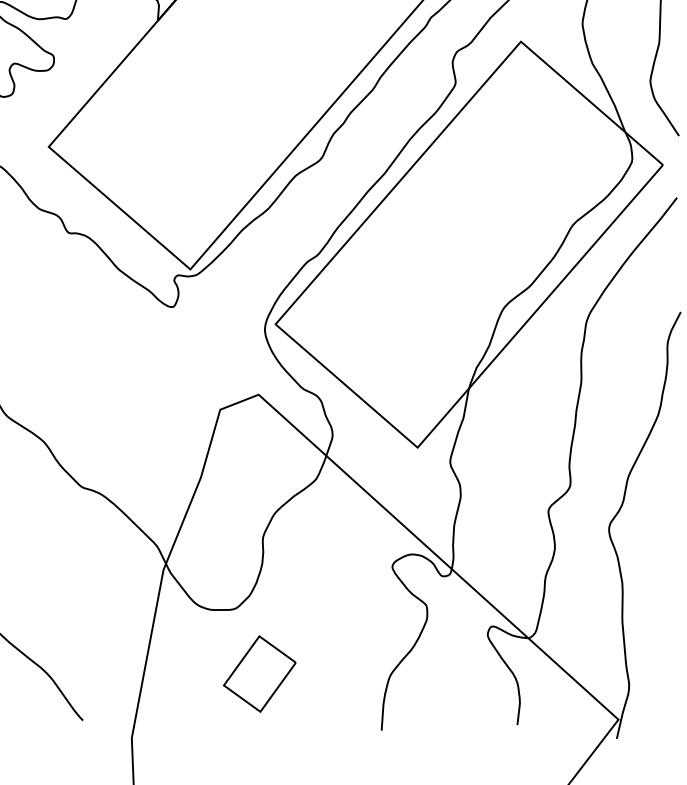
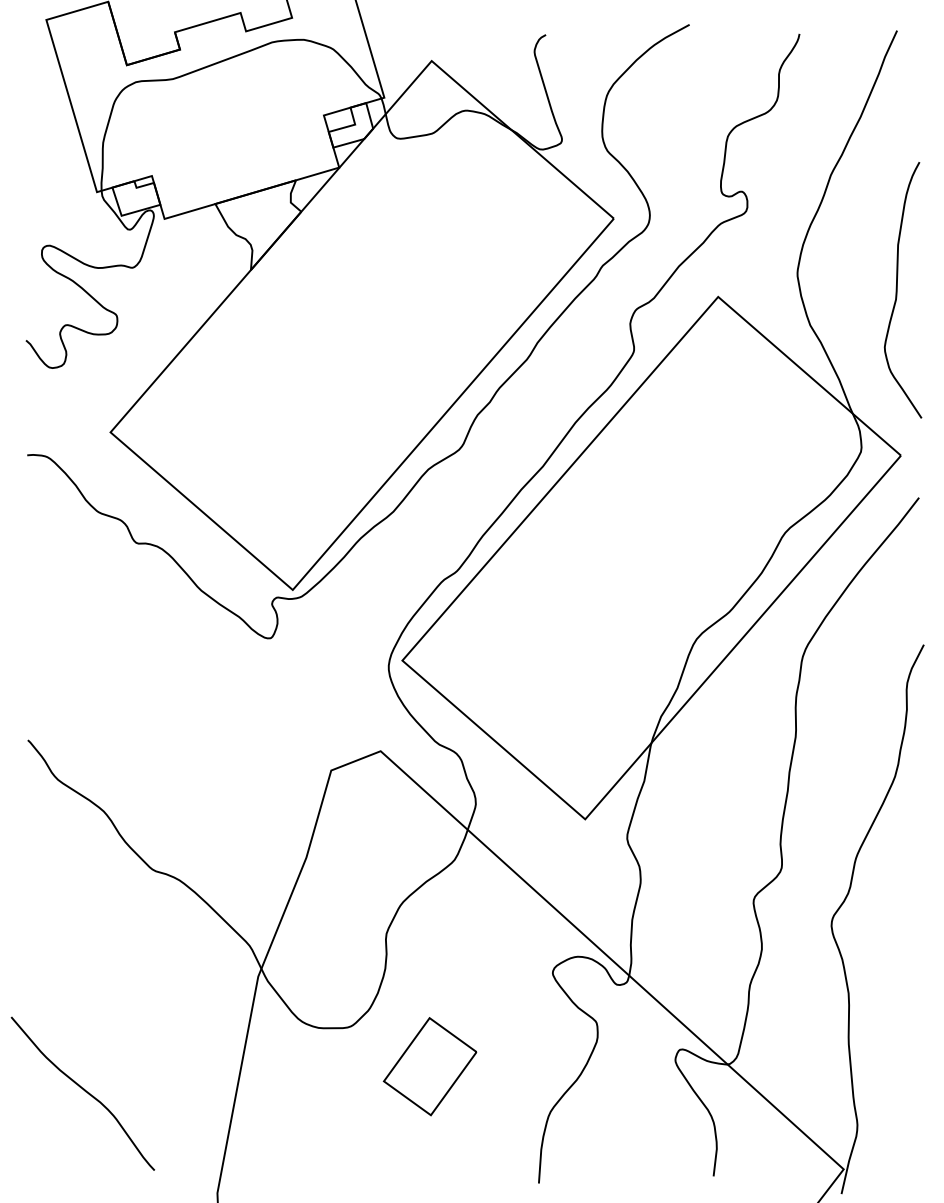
part: (259, 673) -> (429, 1066), moved

